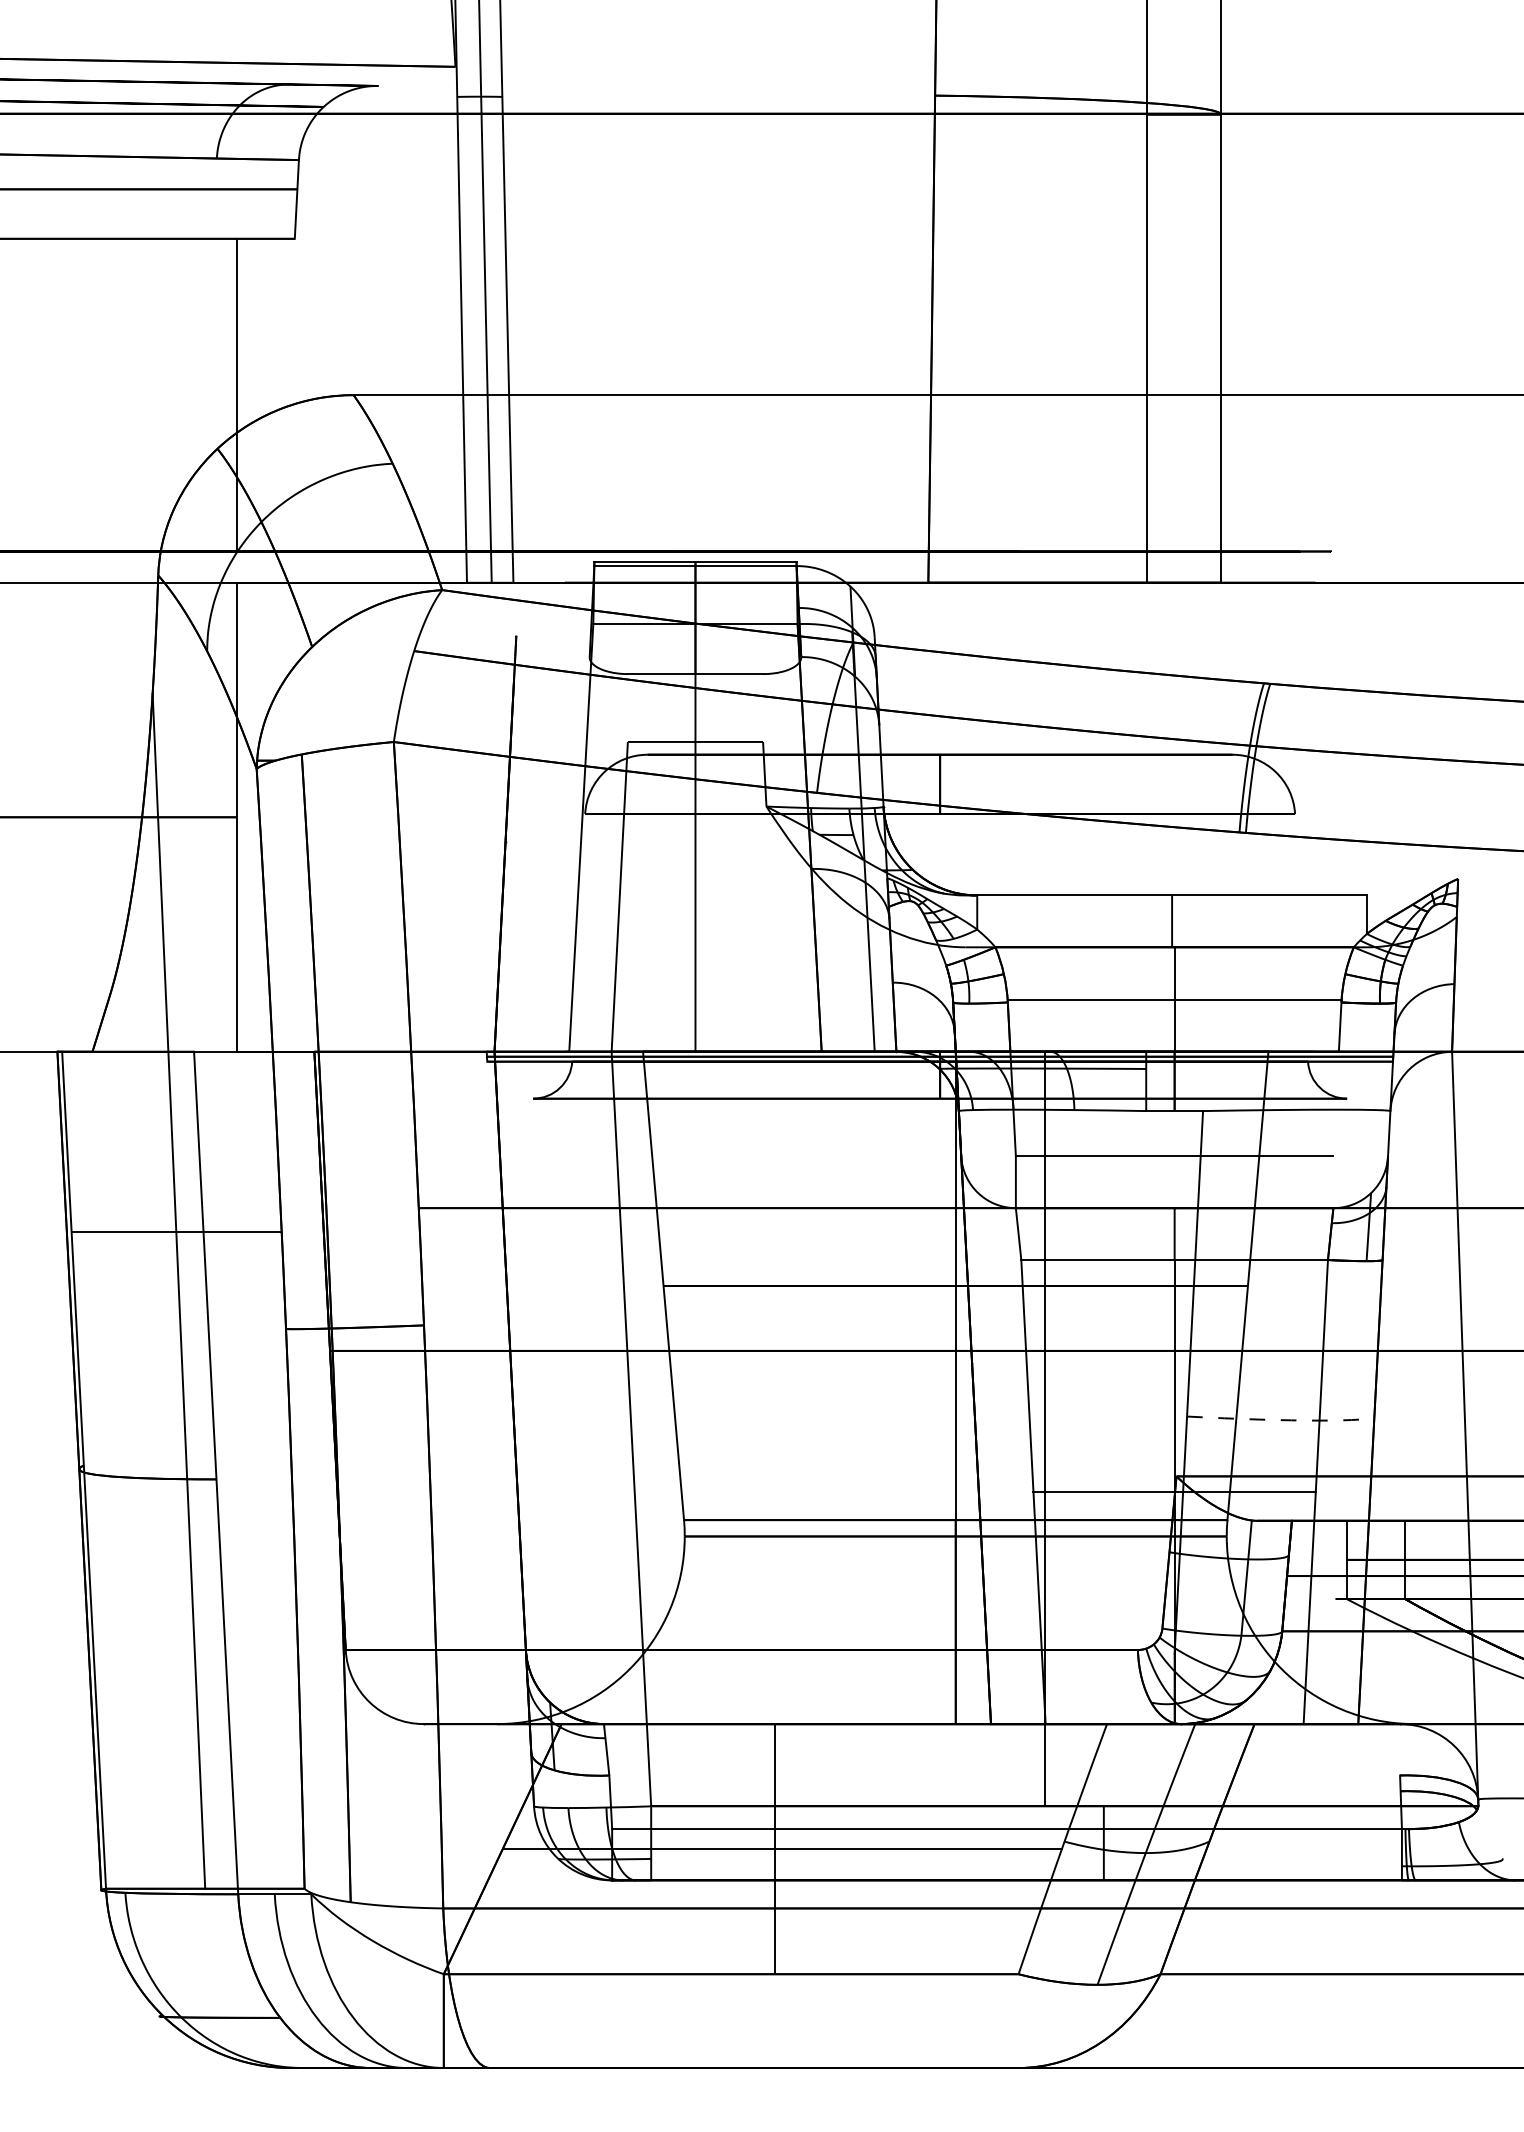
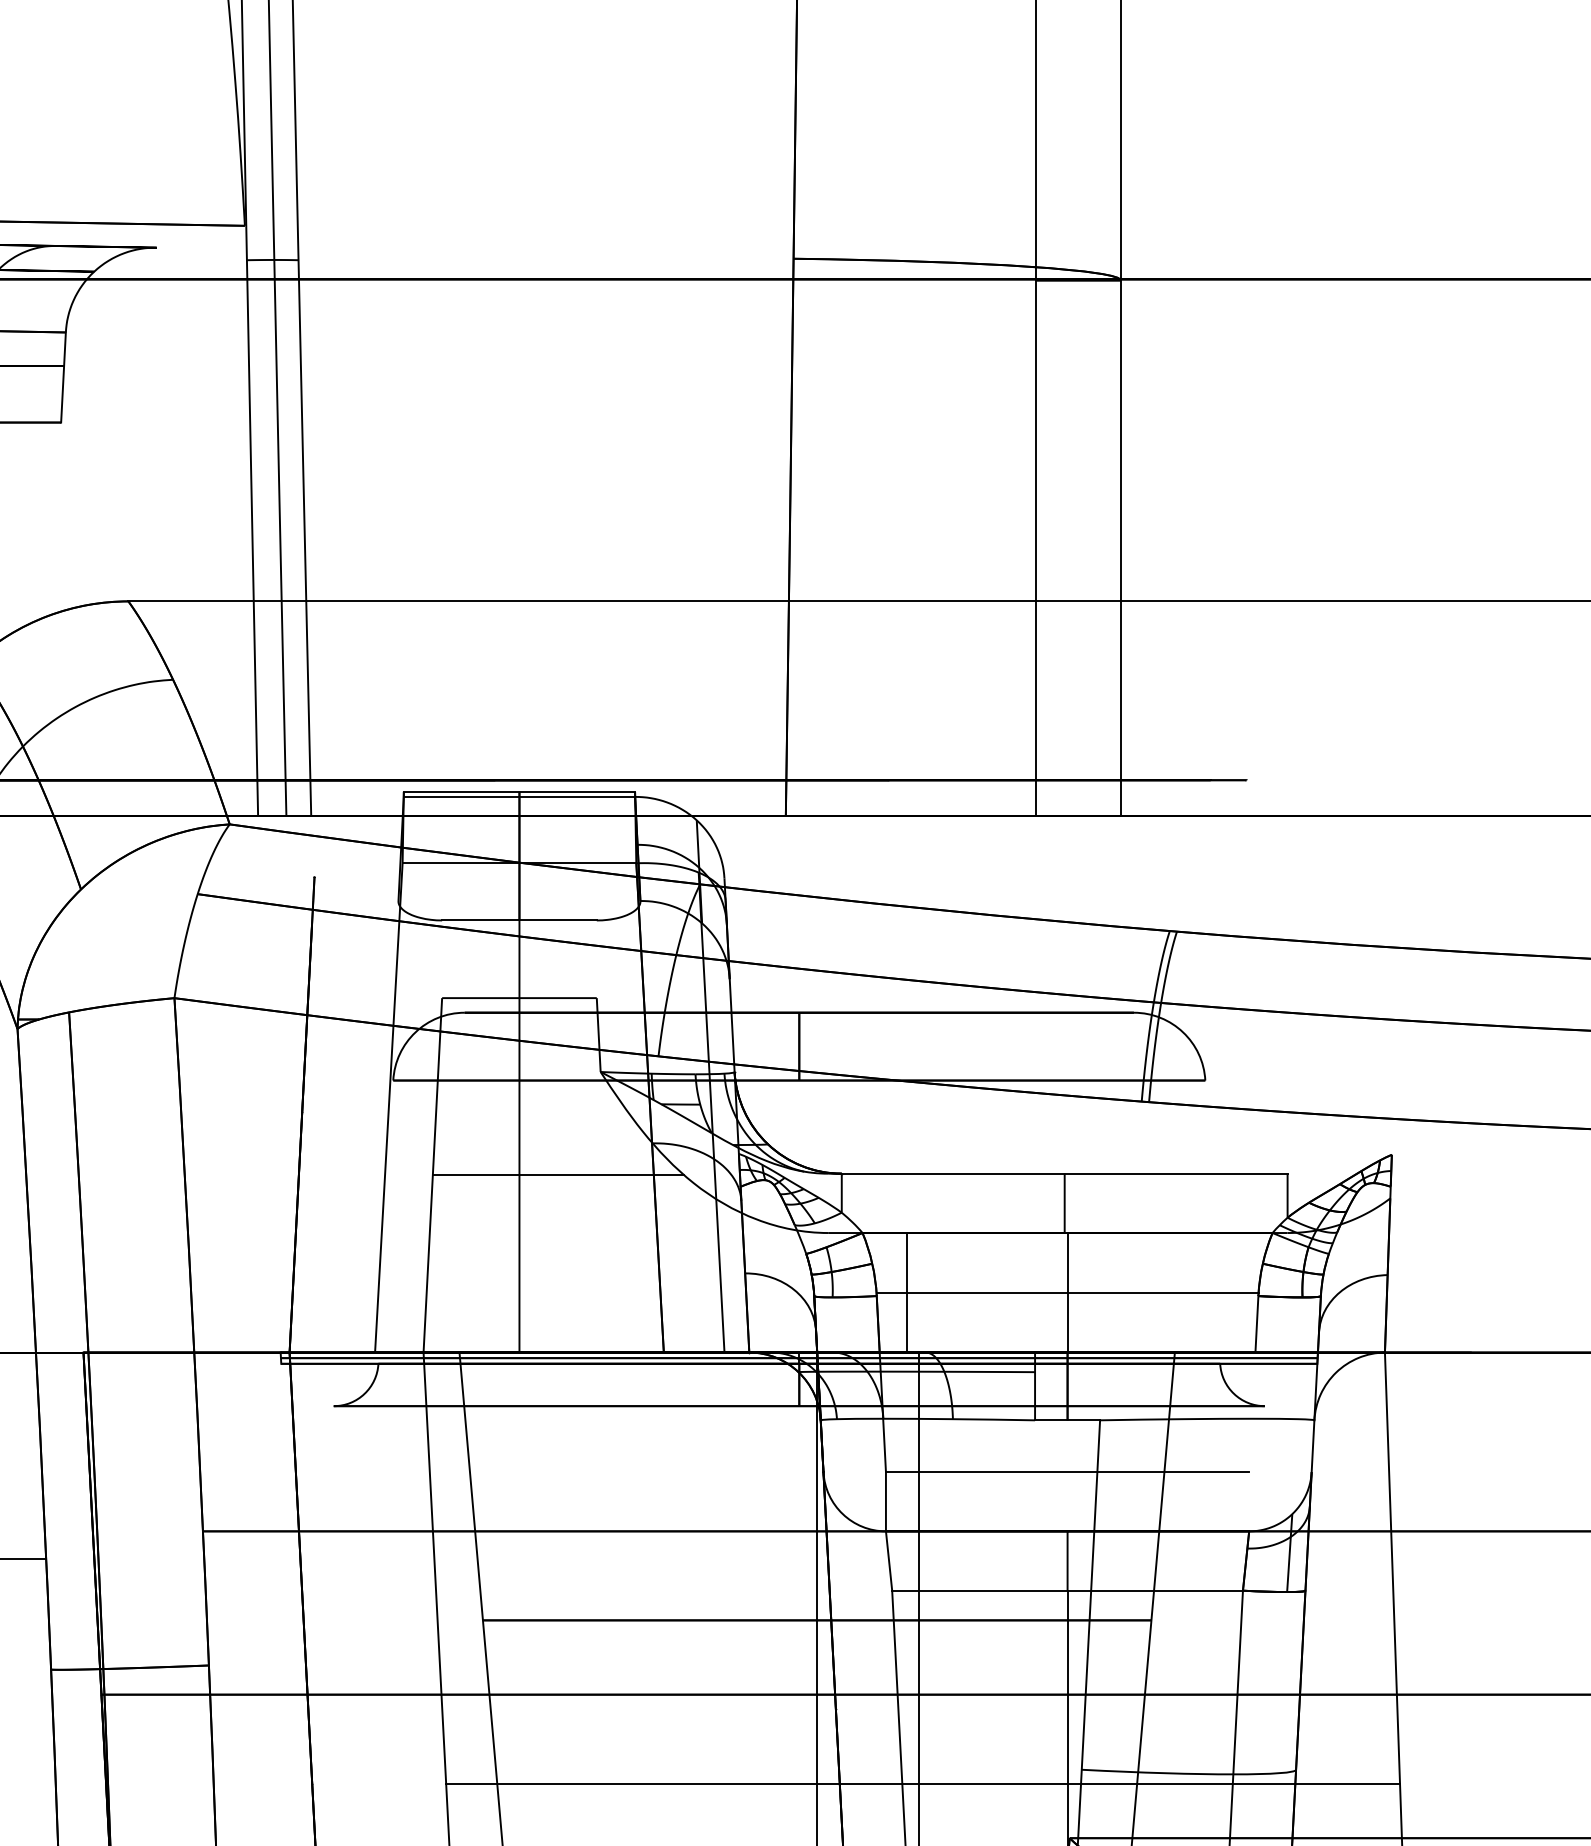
line: (729, 896) -> (558, 1174), added
line: (1034, 999) -> (907, 1292), added
arc: (1291, 1420) -> (1201, 1774), dashed -> solid
line: (1048, 1429) -> (923, 1784), added

